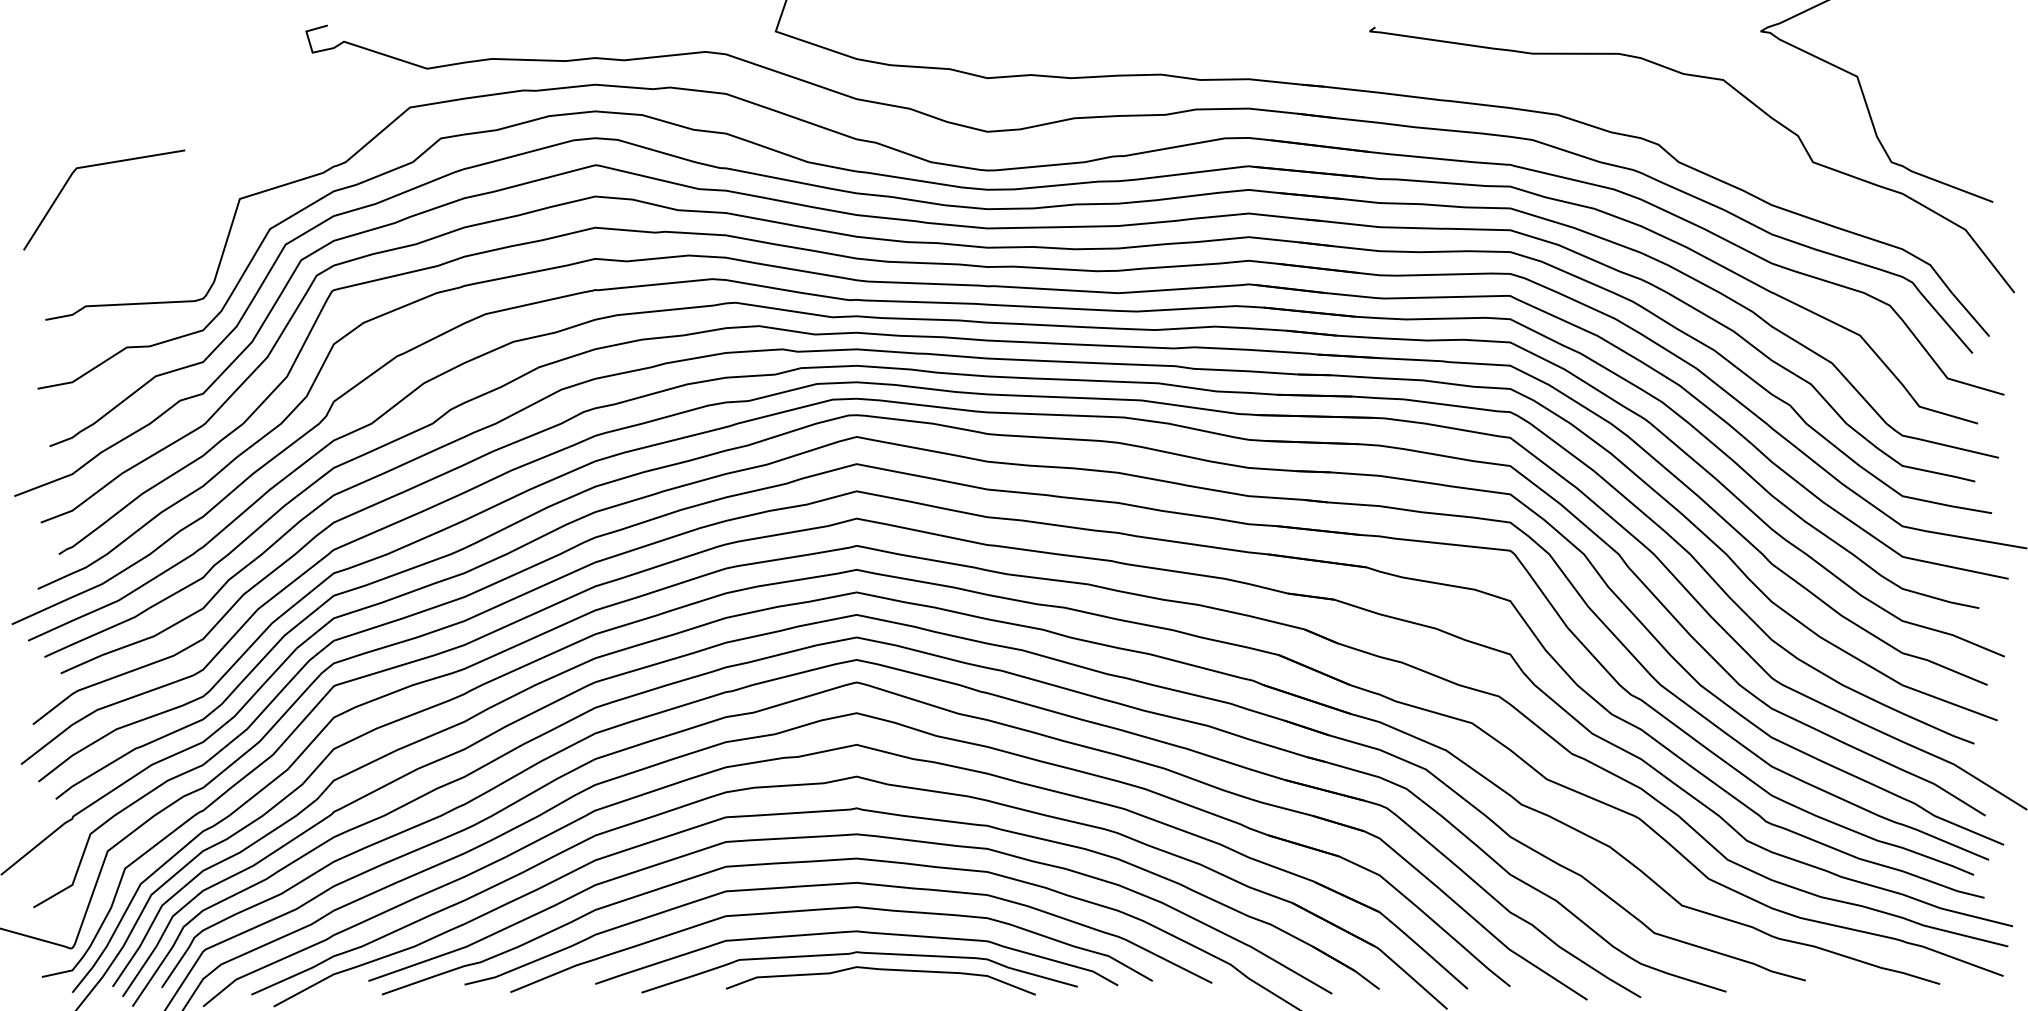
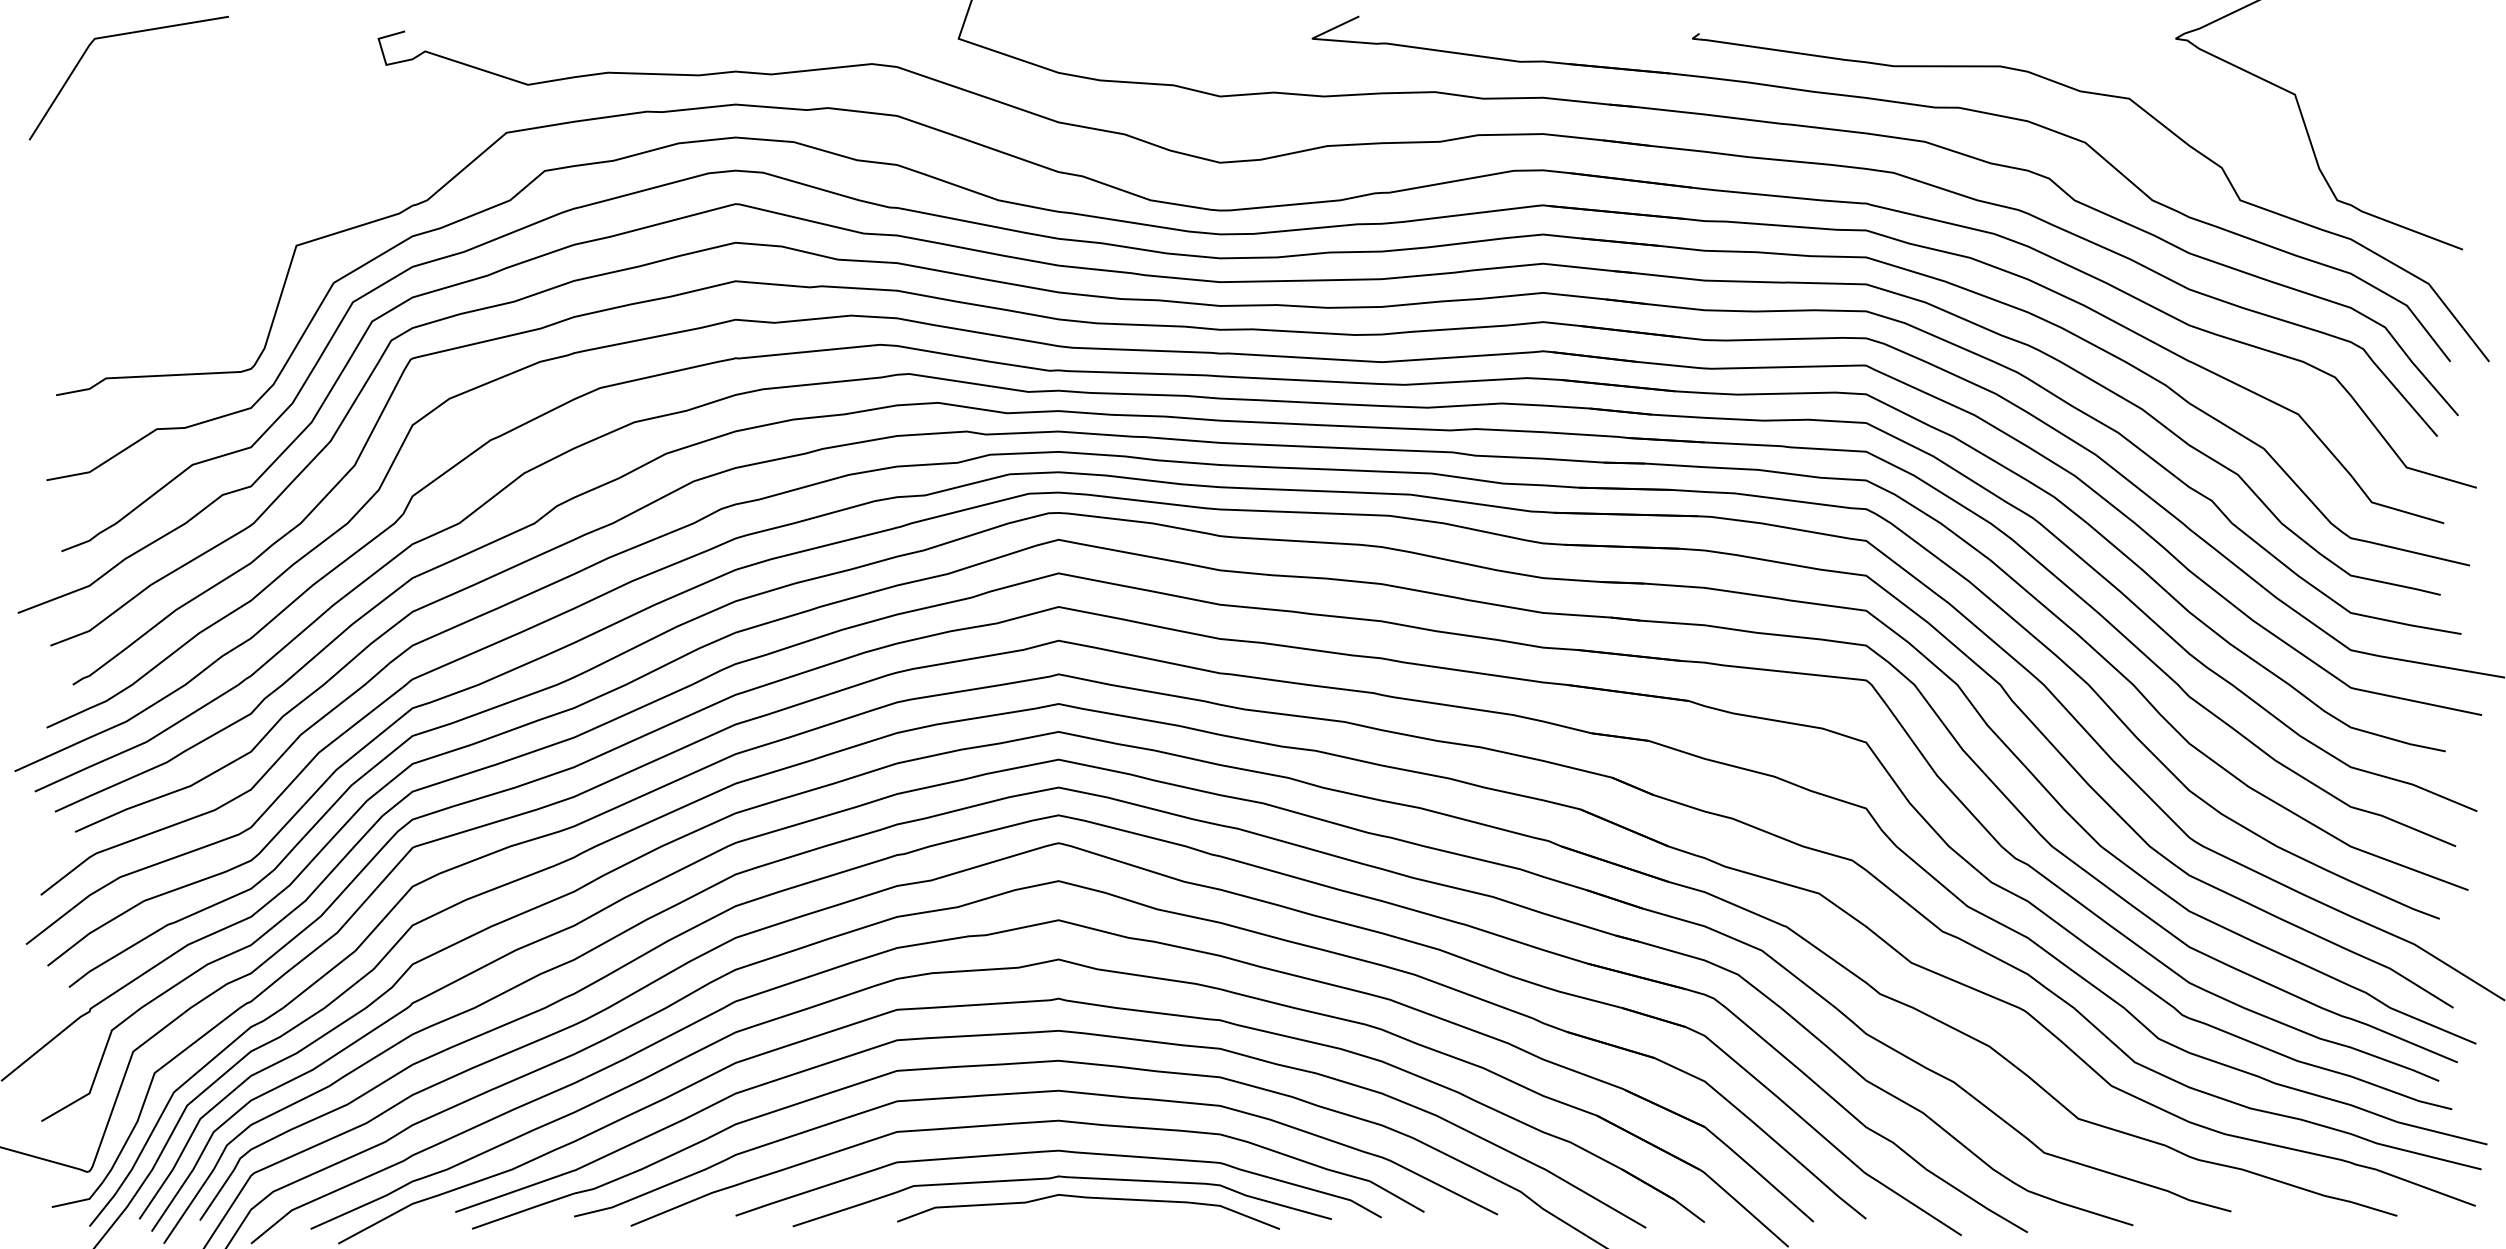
part: (1529, 83) -> (1889, 102), added
line: (99, 165) -> (122, 35), moved

